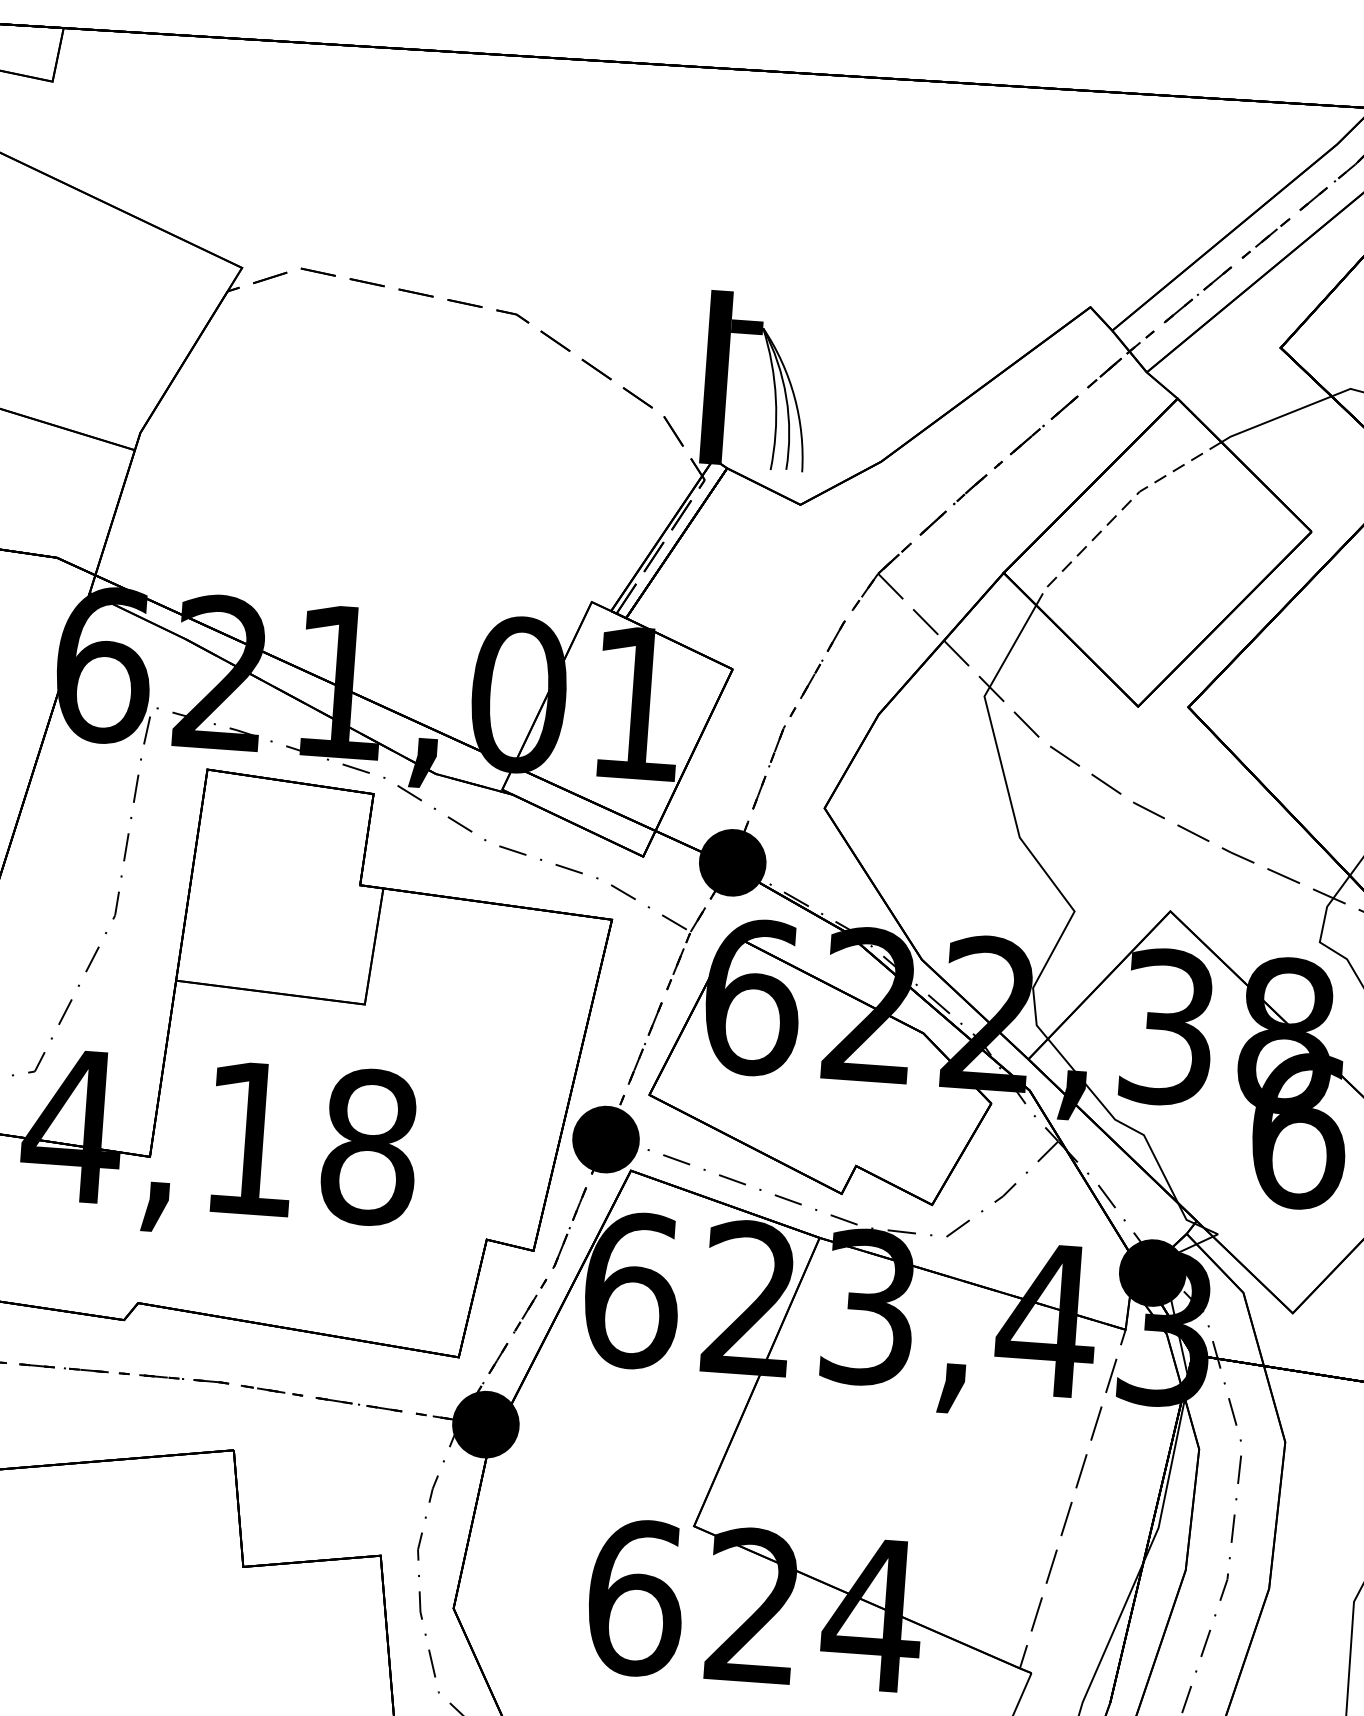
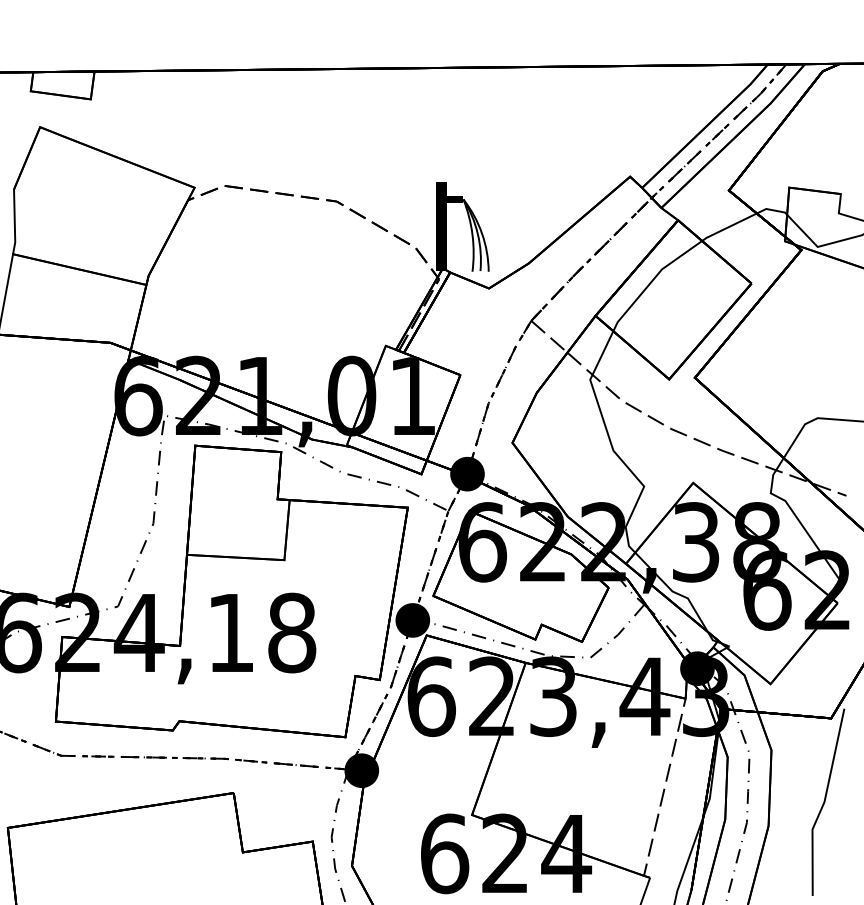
line: (1119, 512) -> (652, 280), dashed -> solid

